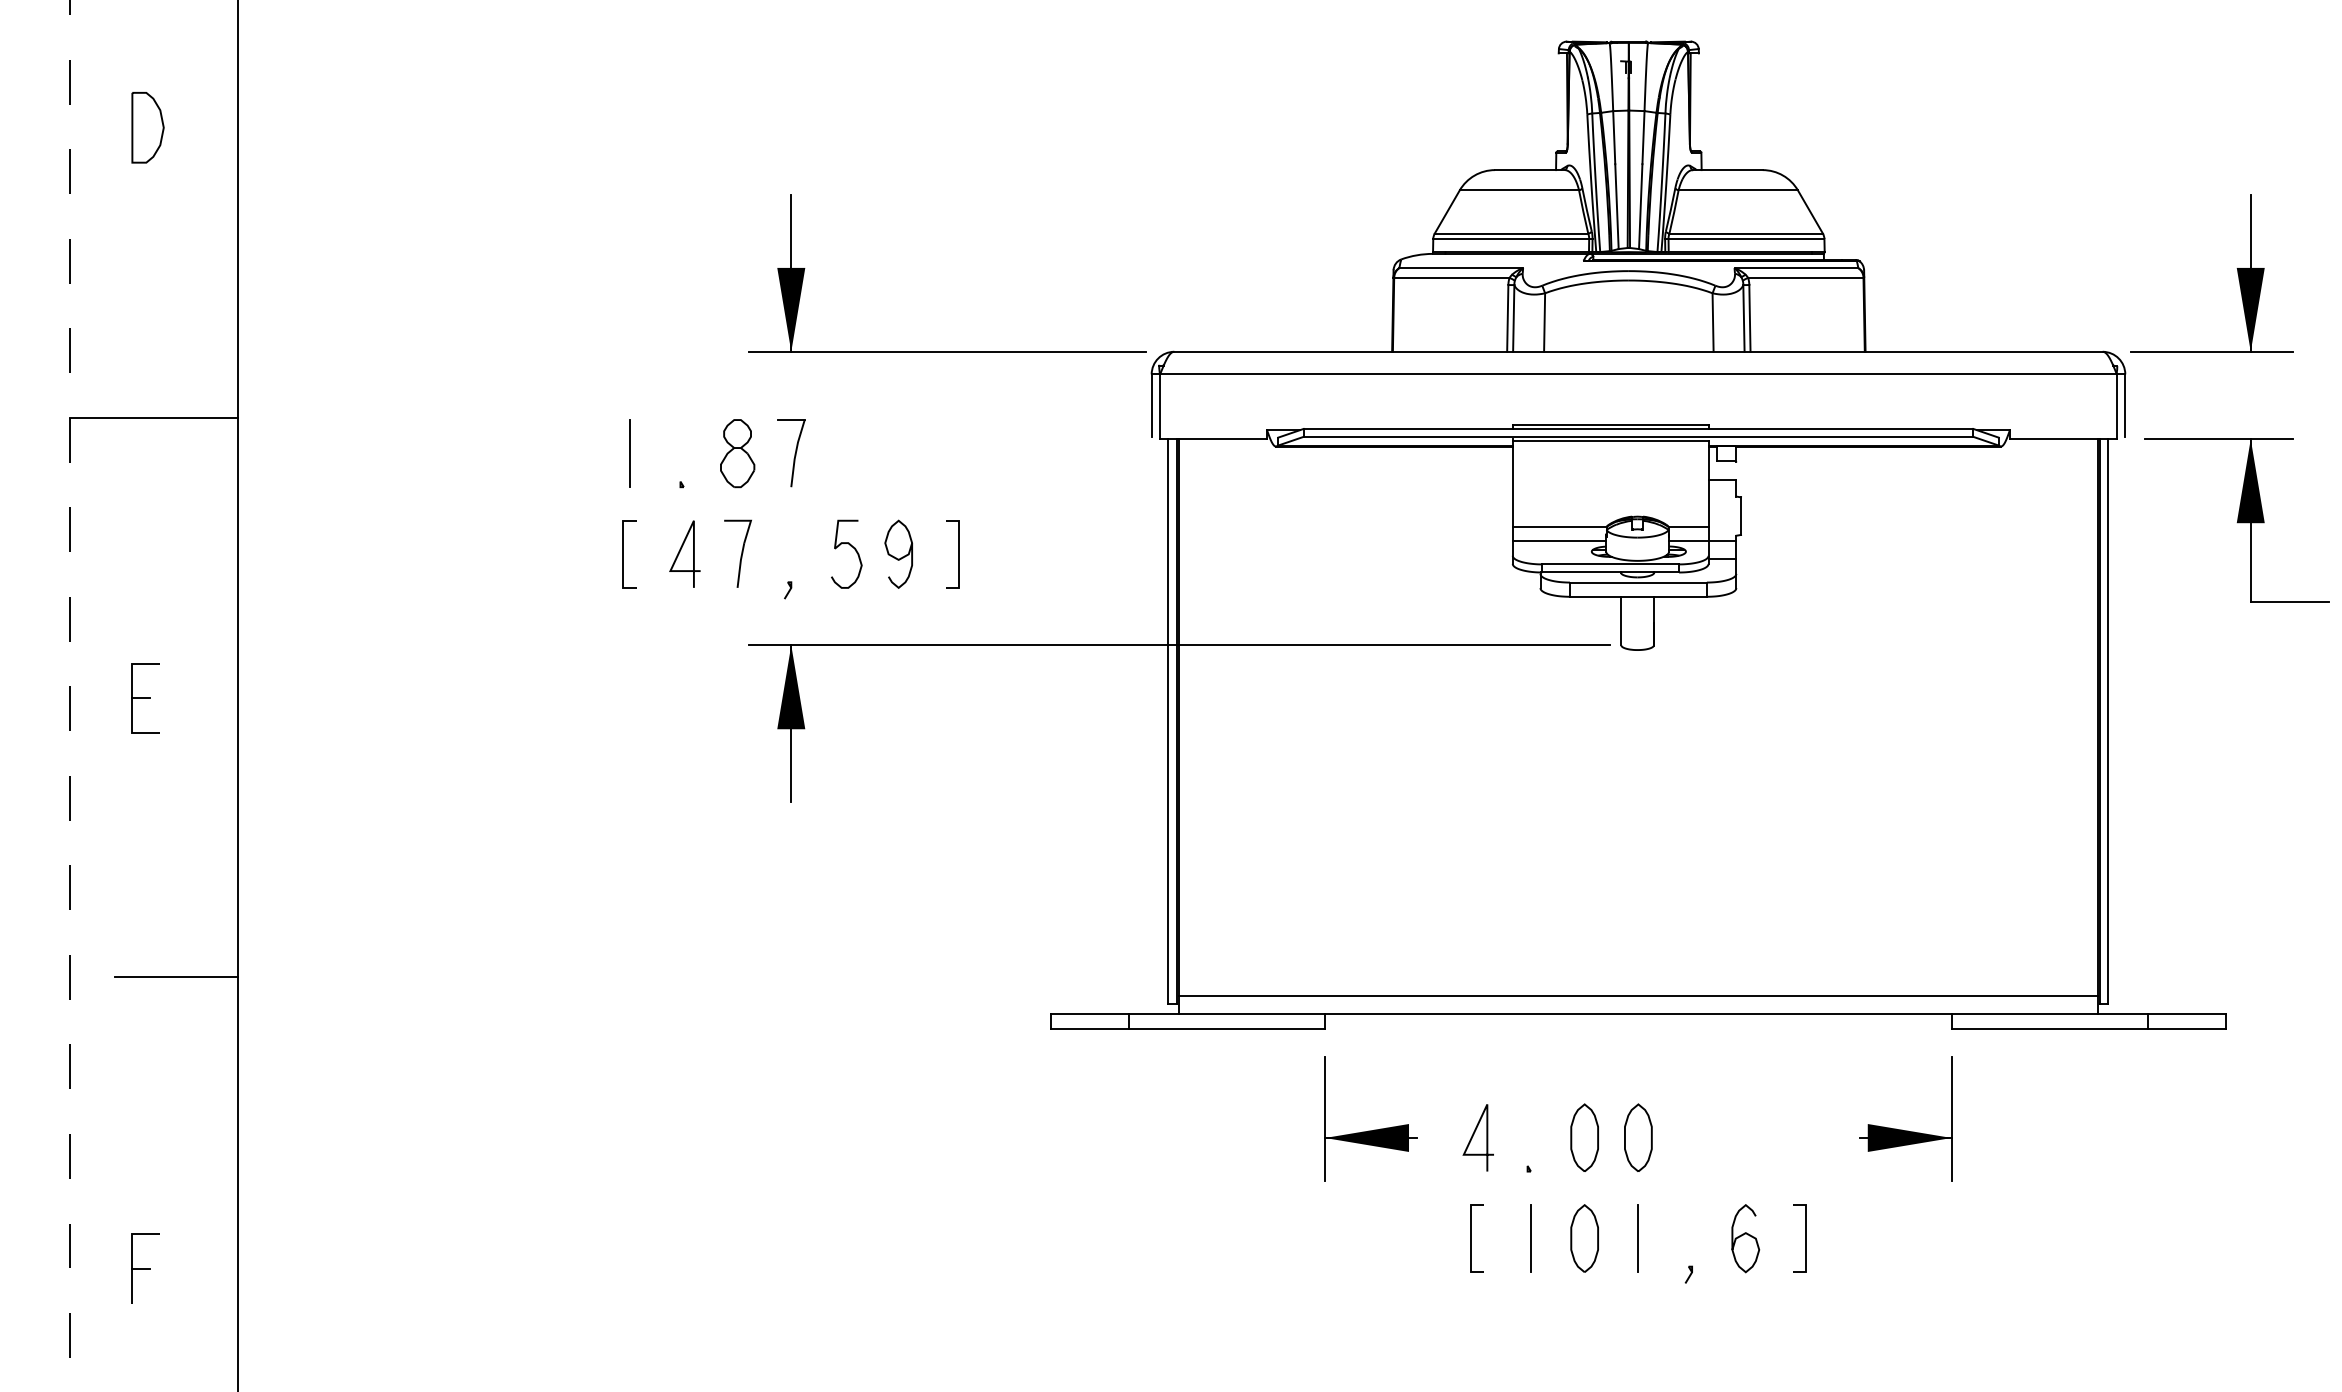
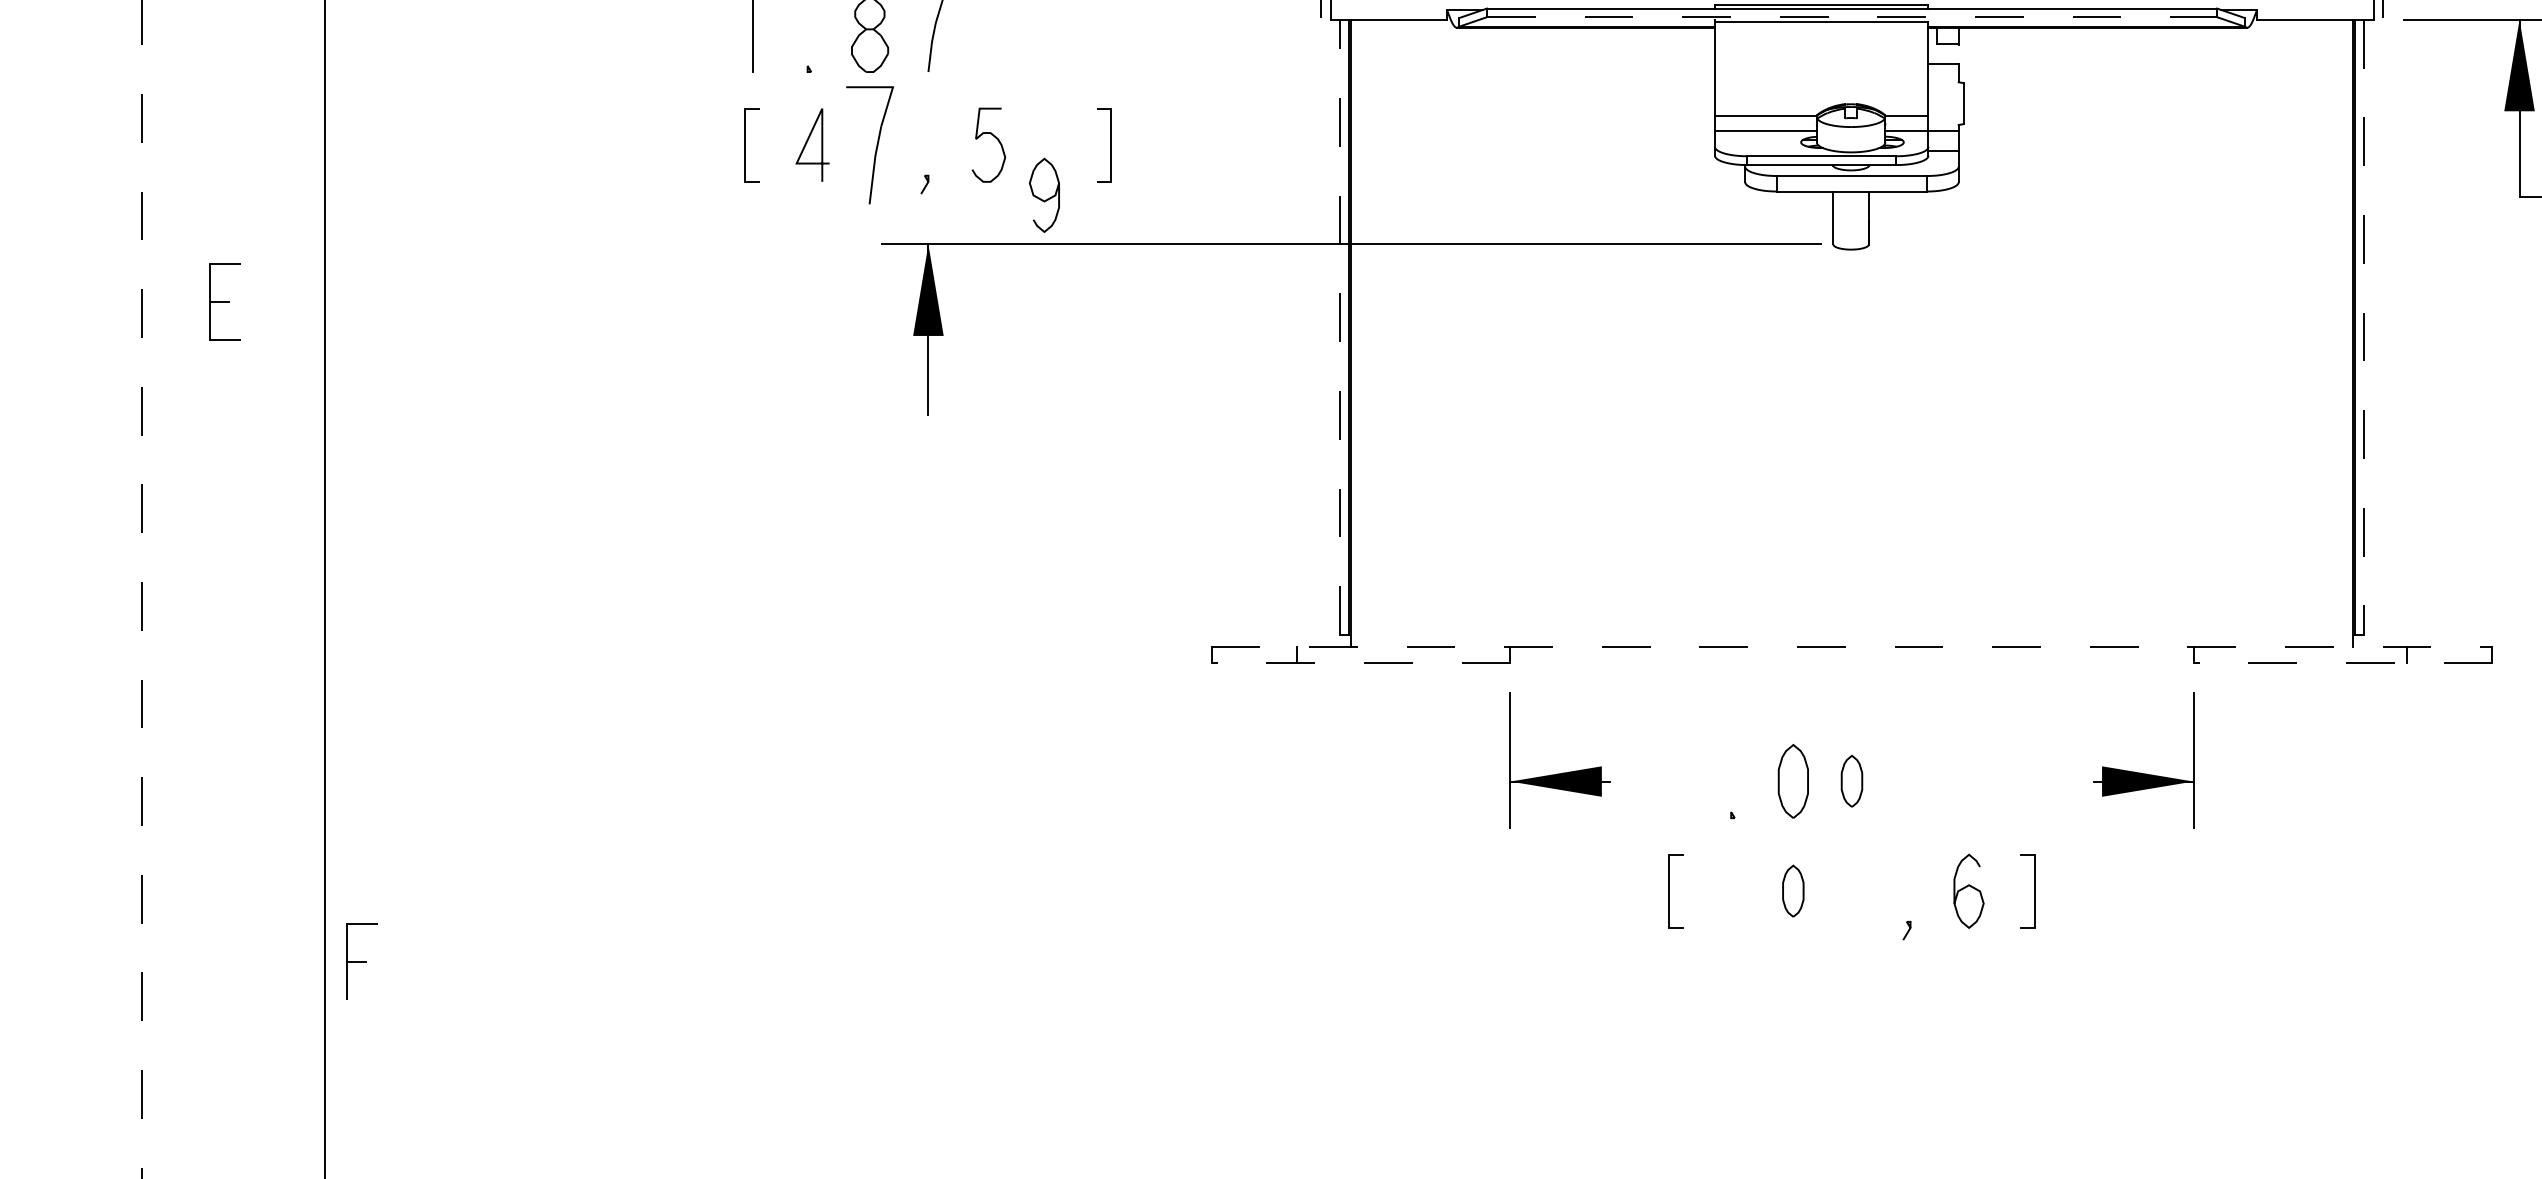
line: (1638, 436) -> (1852, 16), solid -> dashed
part: (737, 553) -> (869, 144), size x1.6
curve: (896, 557) -> (1042, 198), moved
line: (1168, 720) -> (1339, 326), solid -> dashed
line: (2108, 721) -> (2364, 327), solid -> dashed
line: (176, 977) -> (258, 606), removed
line: (1638, 996) -> (1852, 627), removed
line: (1638, 1014) -> (1852, 646), solid -> dashed
line: (1187, 1028) -> (1360, 662), solid -> dashed
line: (2088, 1028) -> (2342, 662), solid -> dashed
line: (1473, 1136) -> (1672, 779), removed
part: (1638, 1137) -> (1852, 781), size x0.7
line: (1530, 1238) -> (1734, 891), removed
part: (1584, 1238) -> (1793, 891), size x0.7
line: (1638, 1238) -> (1852, 891), removed
part: (145, 1268) -> (361, 960), moved

